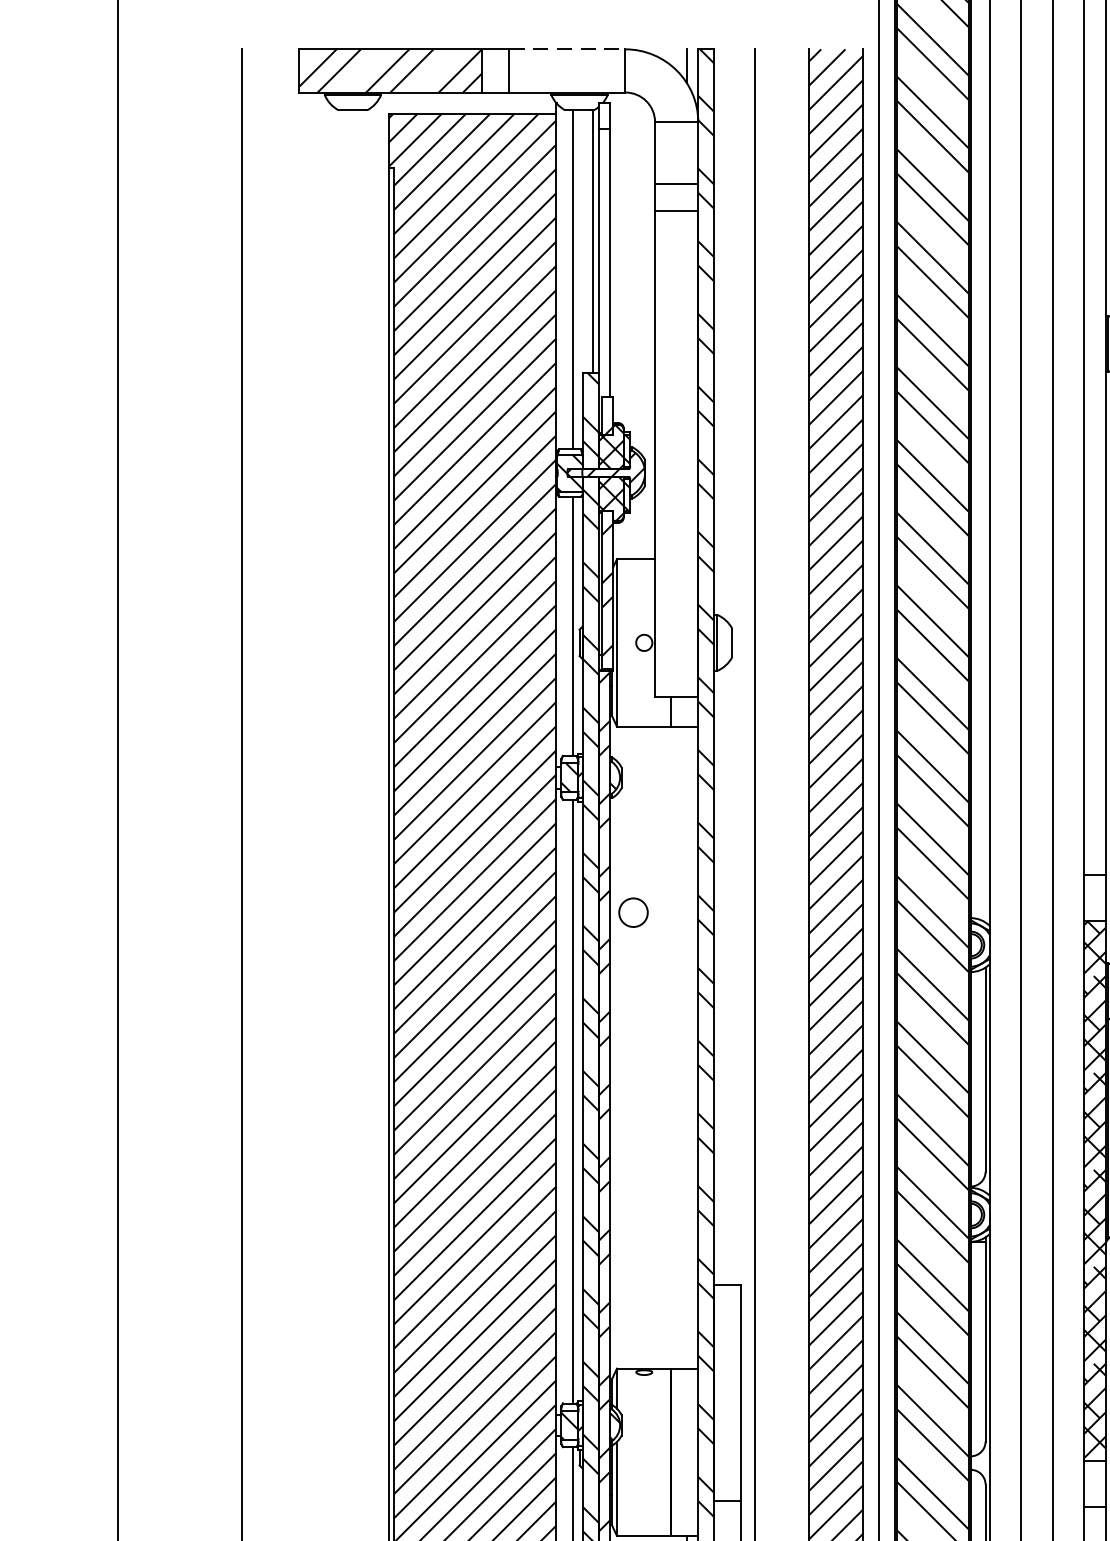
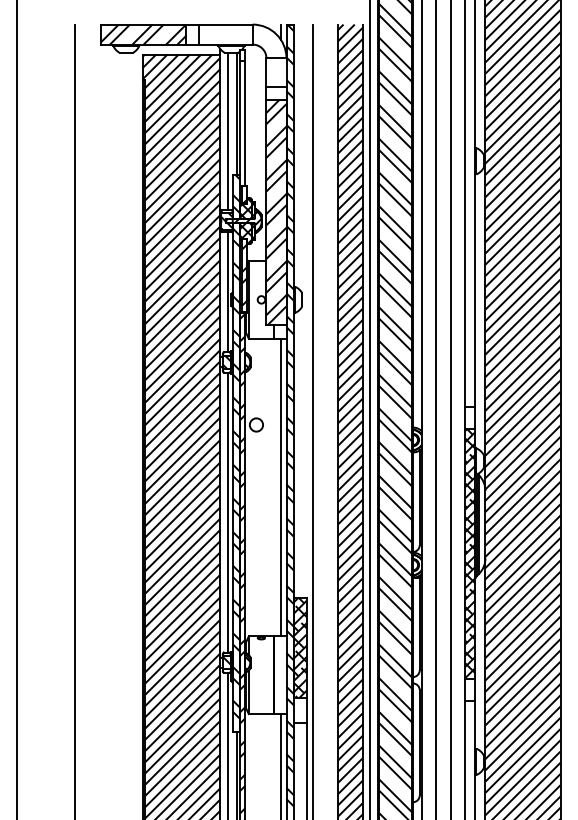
line: (566, 49) -> (225, 24), dashed -> solid
hatch: (676, 452) -> (276, 211), added
line: (687, 1047) -> (281, 487), added
hatch: (728, 1392) -> (300, 647), added

